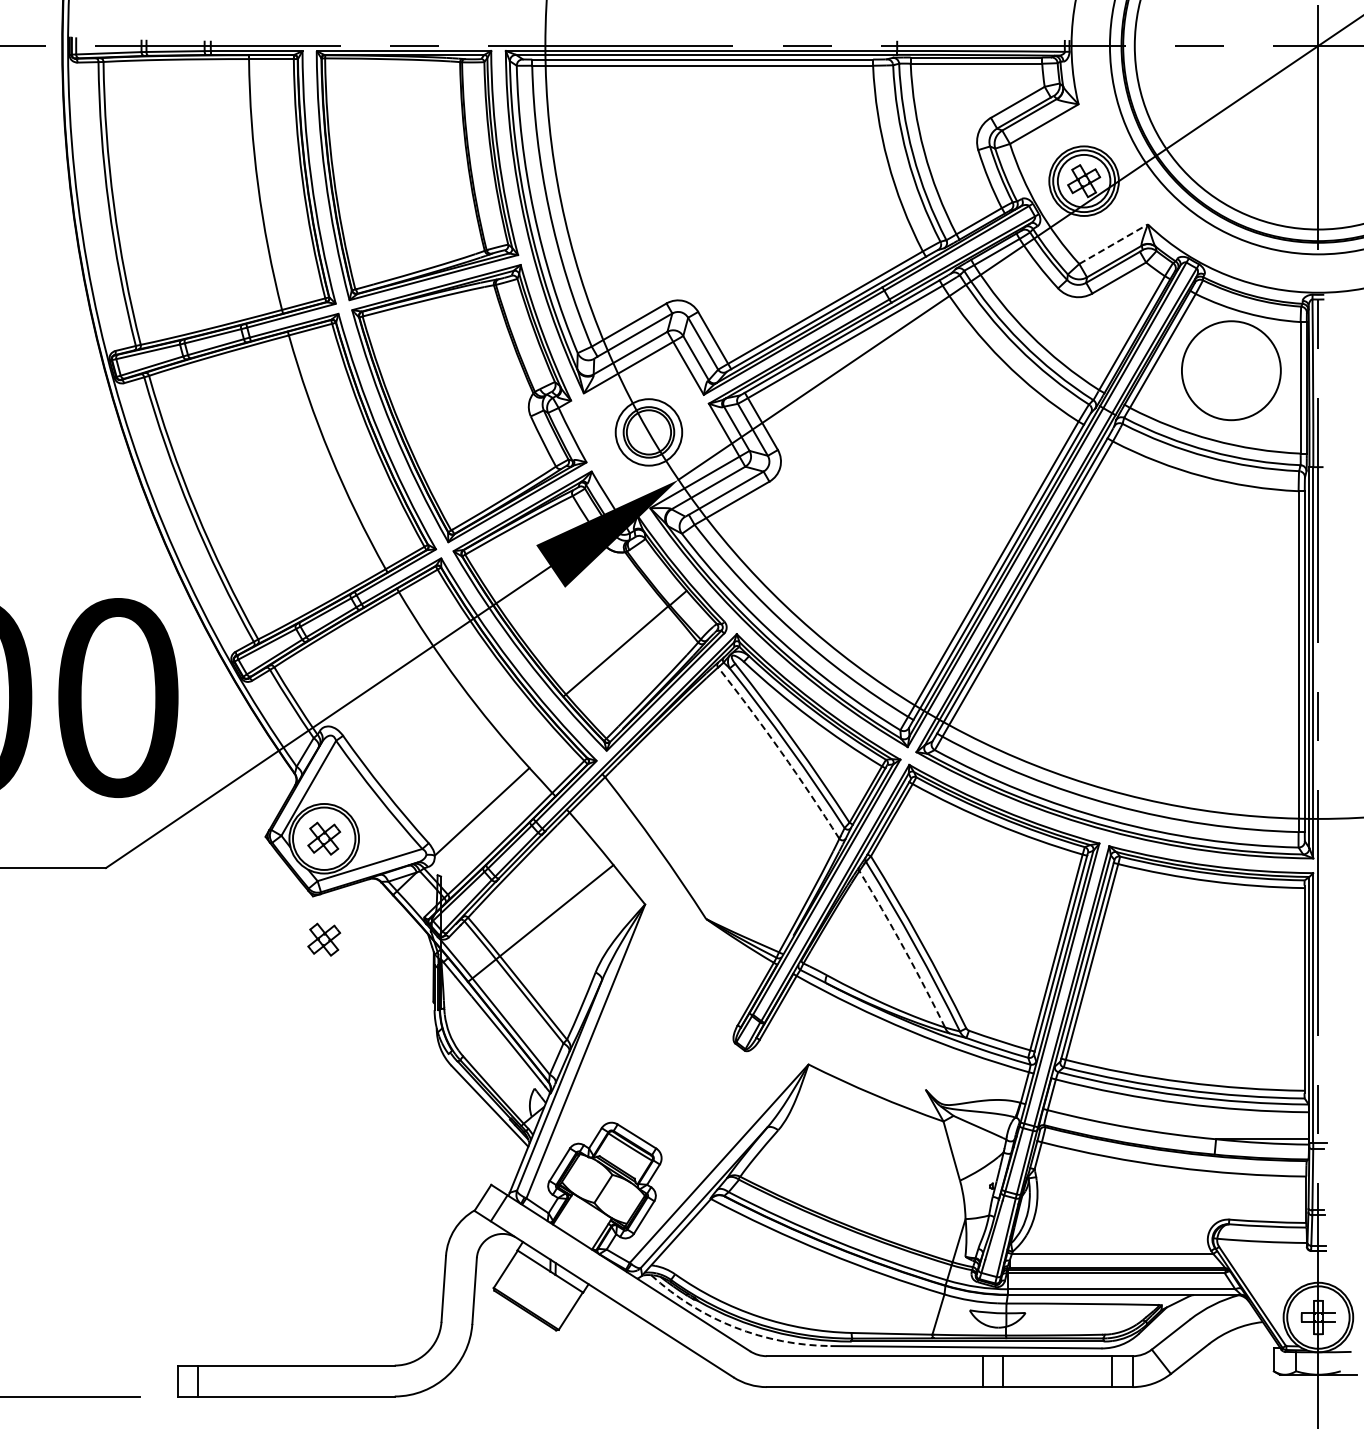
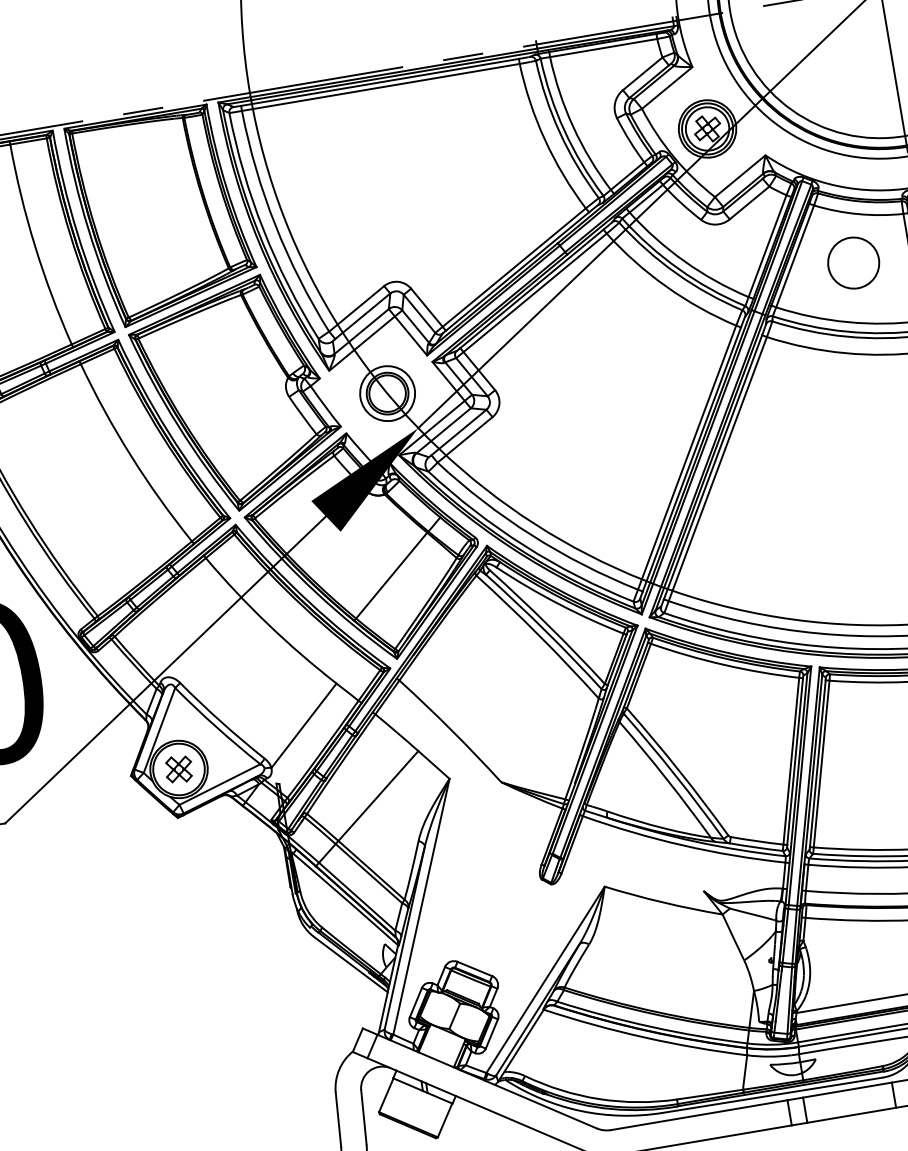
line: (1113, 244) -> (740, 176), dashed -> solid
circle: (1231, 370) -> (853, 262), size x0.62
arc: (780, 751) -> (538, 635), dashed -> solid
part: (324, 939) -> (193, 851), removed
arc: (904, 948) -> (666, 778), dashed -> solid
arc: (734, 1327) -> (580, 1111), dashed -> solid

